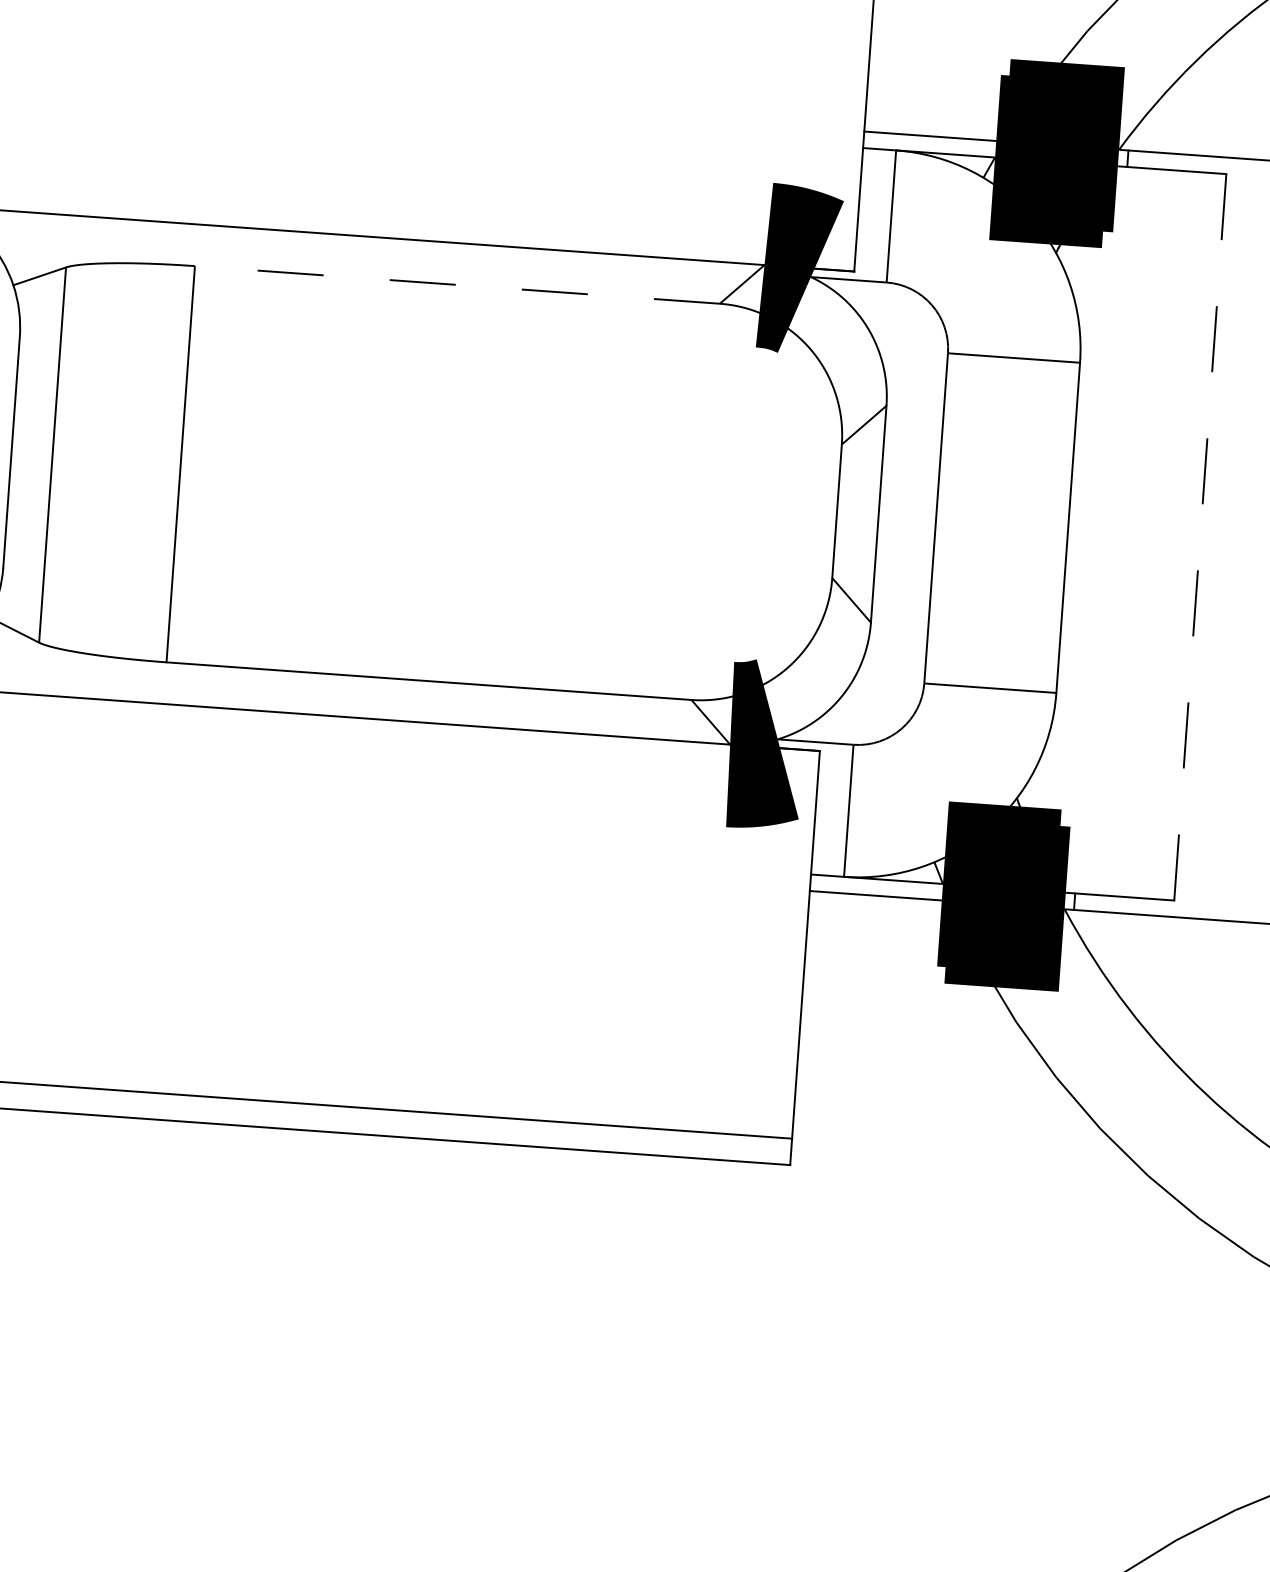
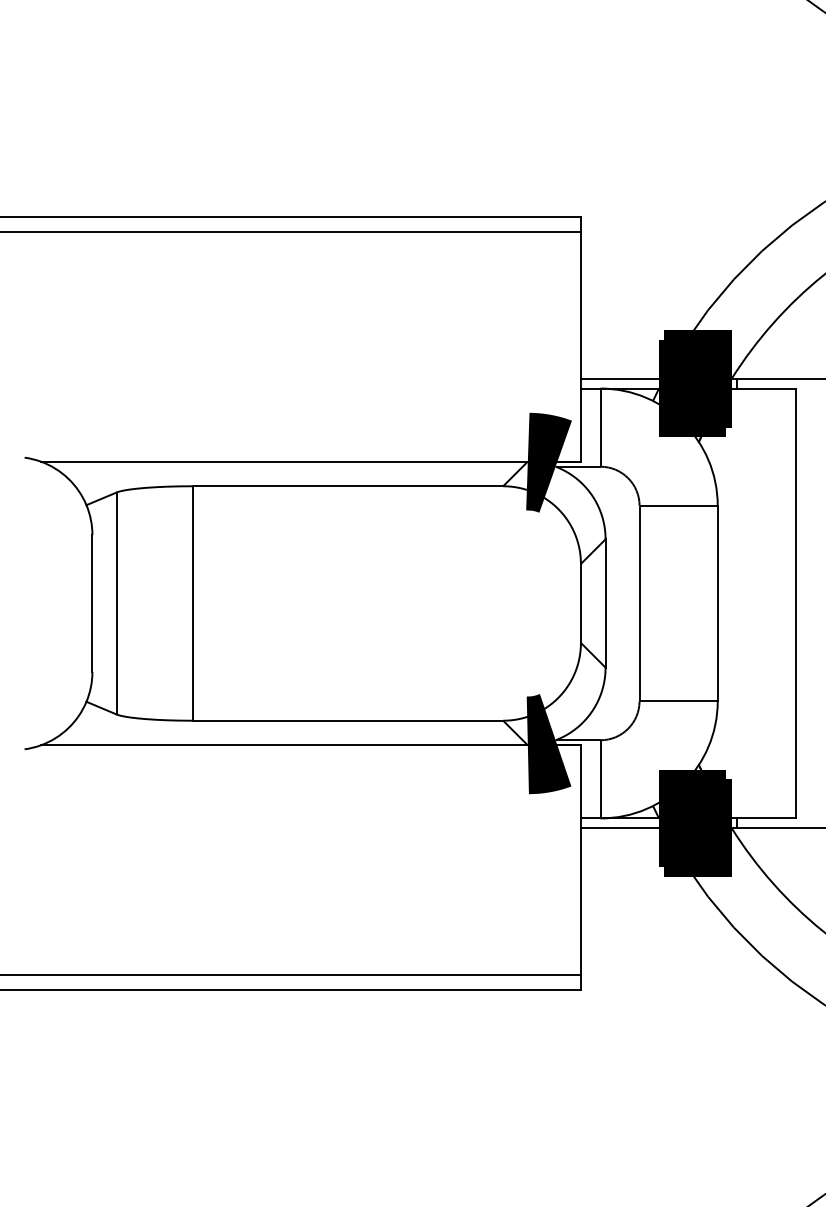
line: (456, 285) -> (347, 486), dashed -> solid
line: (1199, 537) -> (795, 603), dashed -> solid

